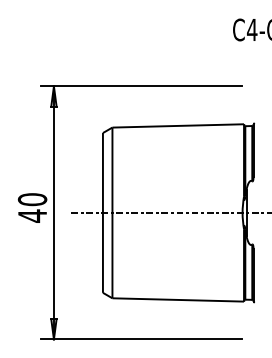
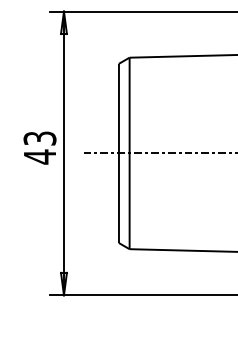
text: (32, 199) -> (39, 138), 40 -> 43

